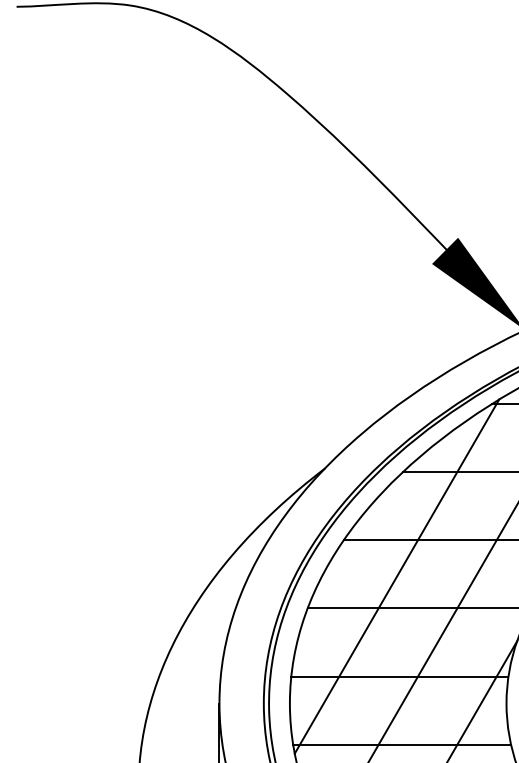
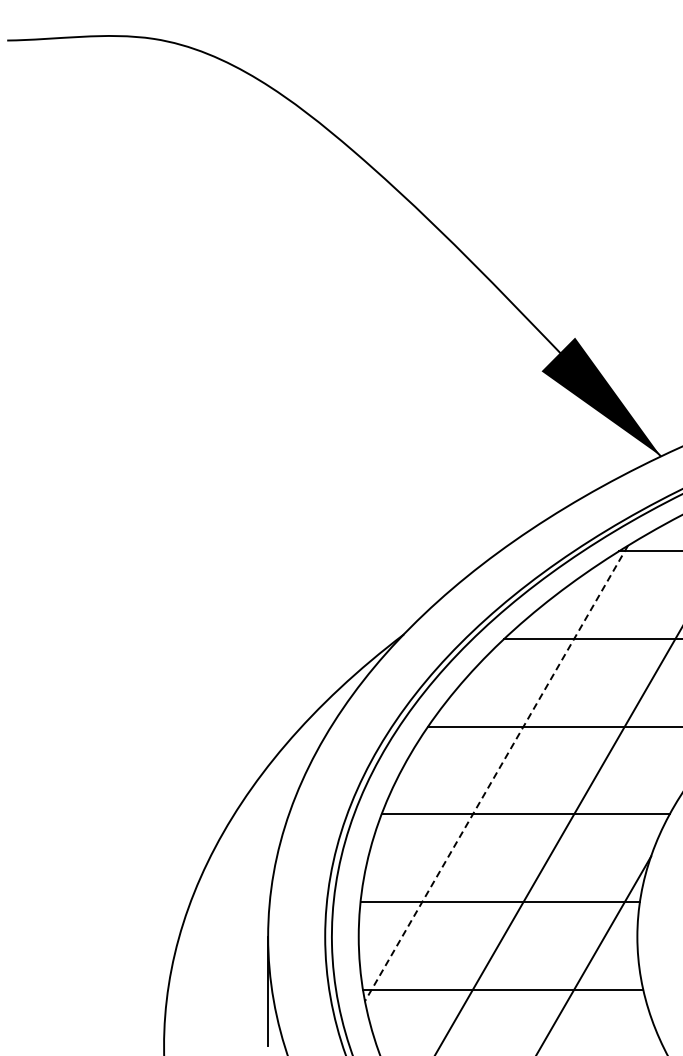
line: (396, 576) -> (496, 773), solid -> dashed

